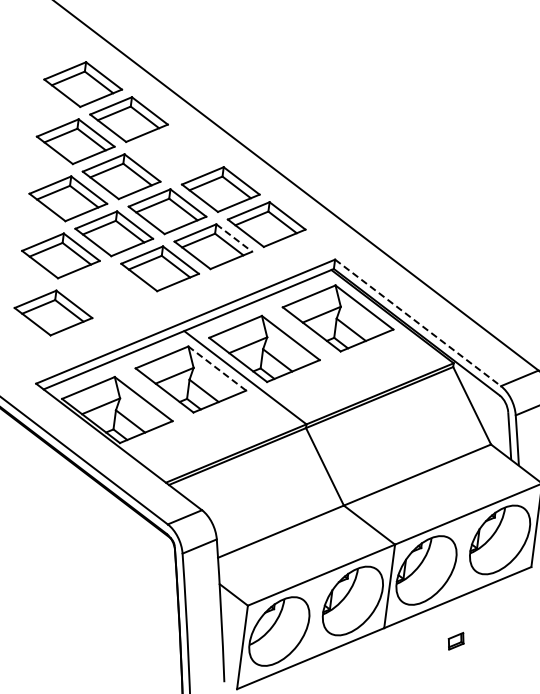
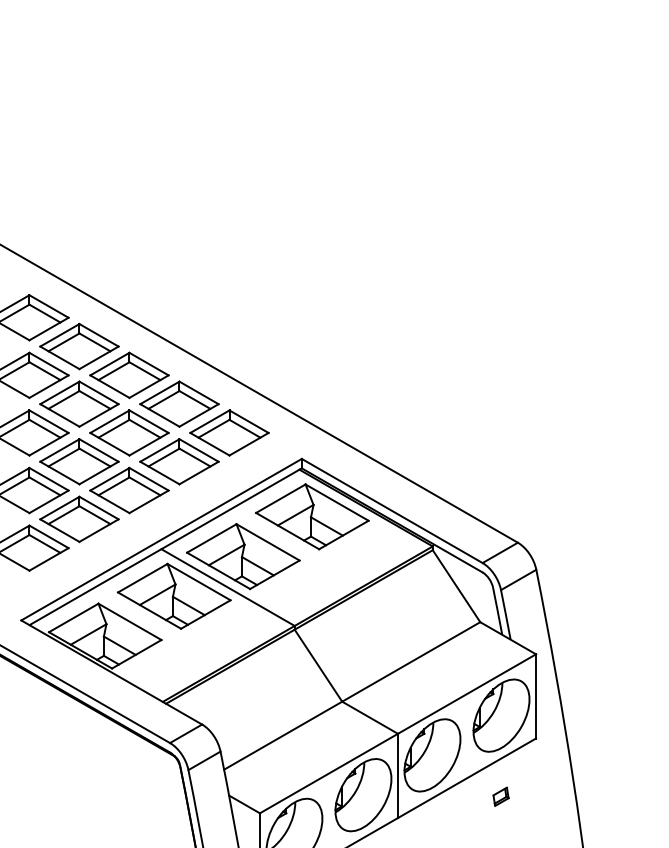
part: (175, 153) -> (129, 374), added
line: (234, 238) -> (199, 450), dashed -> solid
part: (106, 290) -> (79, 518), added
line: (418, 323) -> (392, 511), dashed -> solid
line: (216, 367) -> (198, 581), dashed -> solid
part: (455, 640) -> (500, 796), moved

